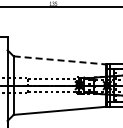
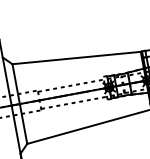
line: (60, 60) -> (77, 58), dashed -> solid

